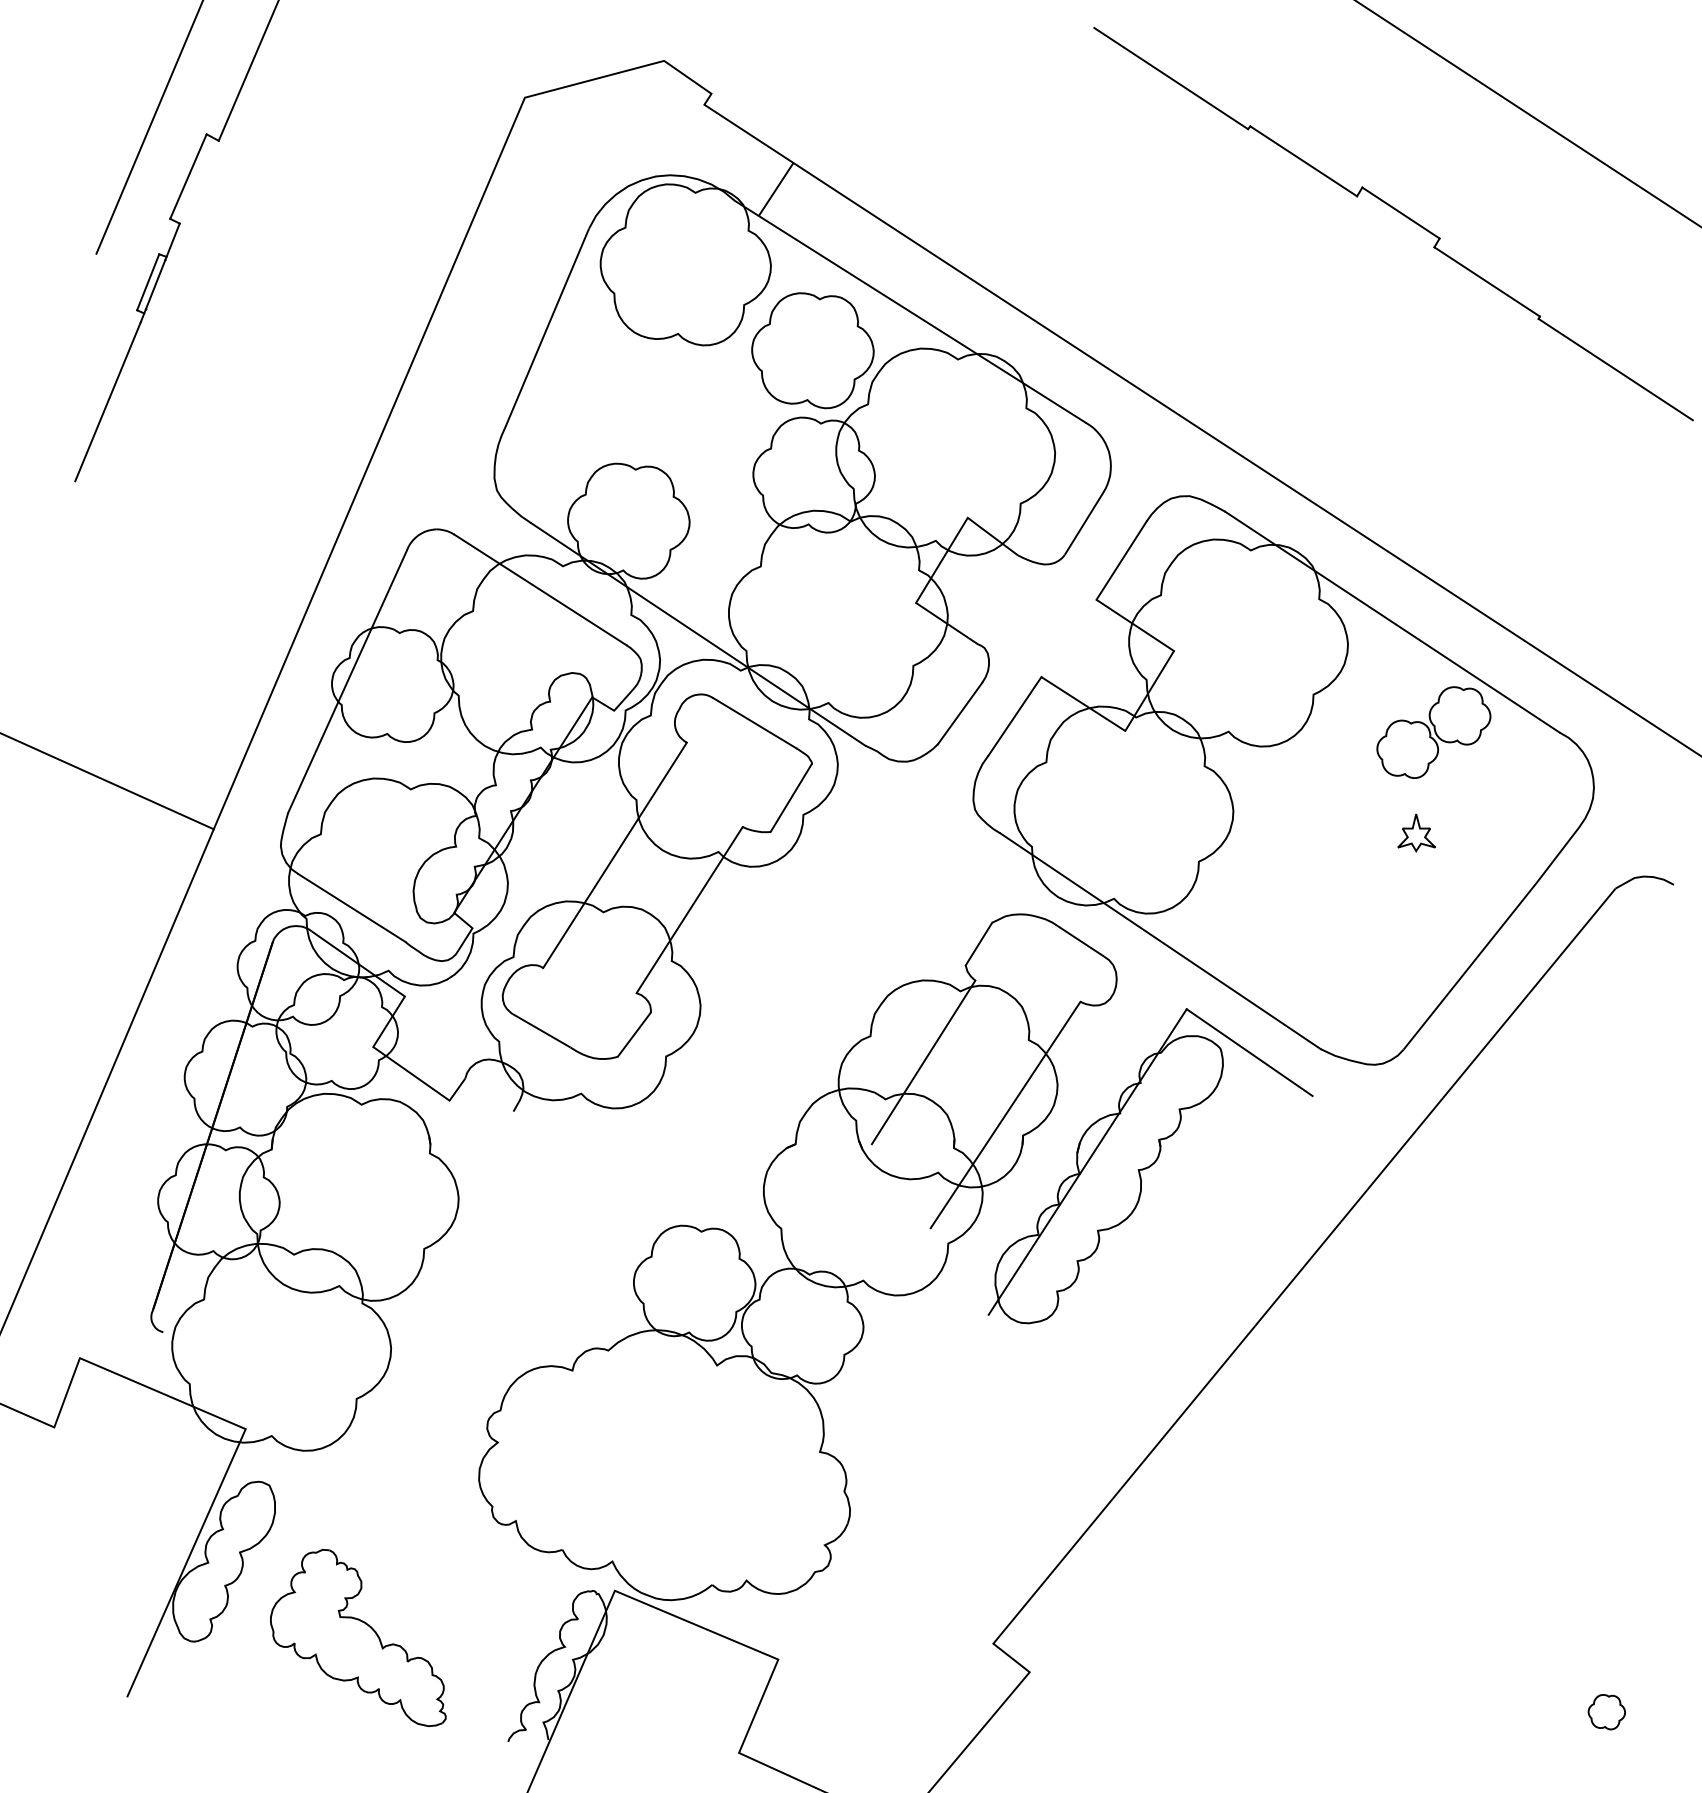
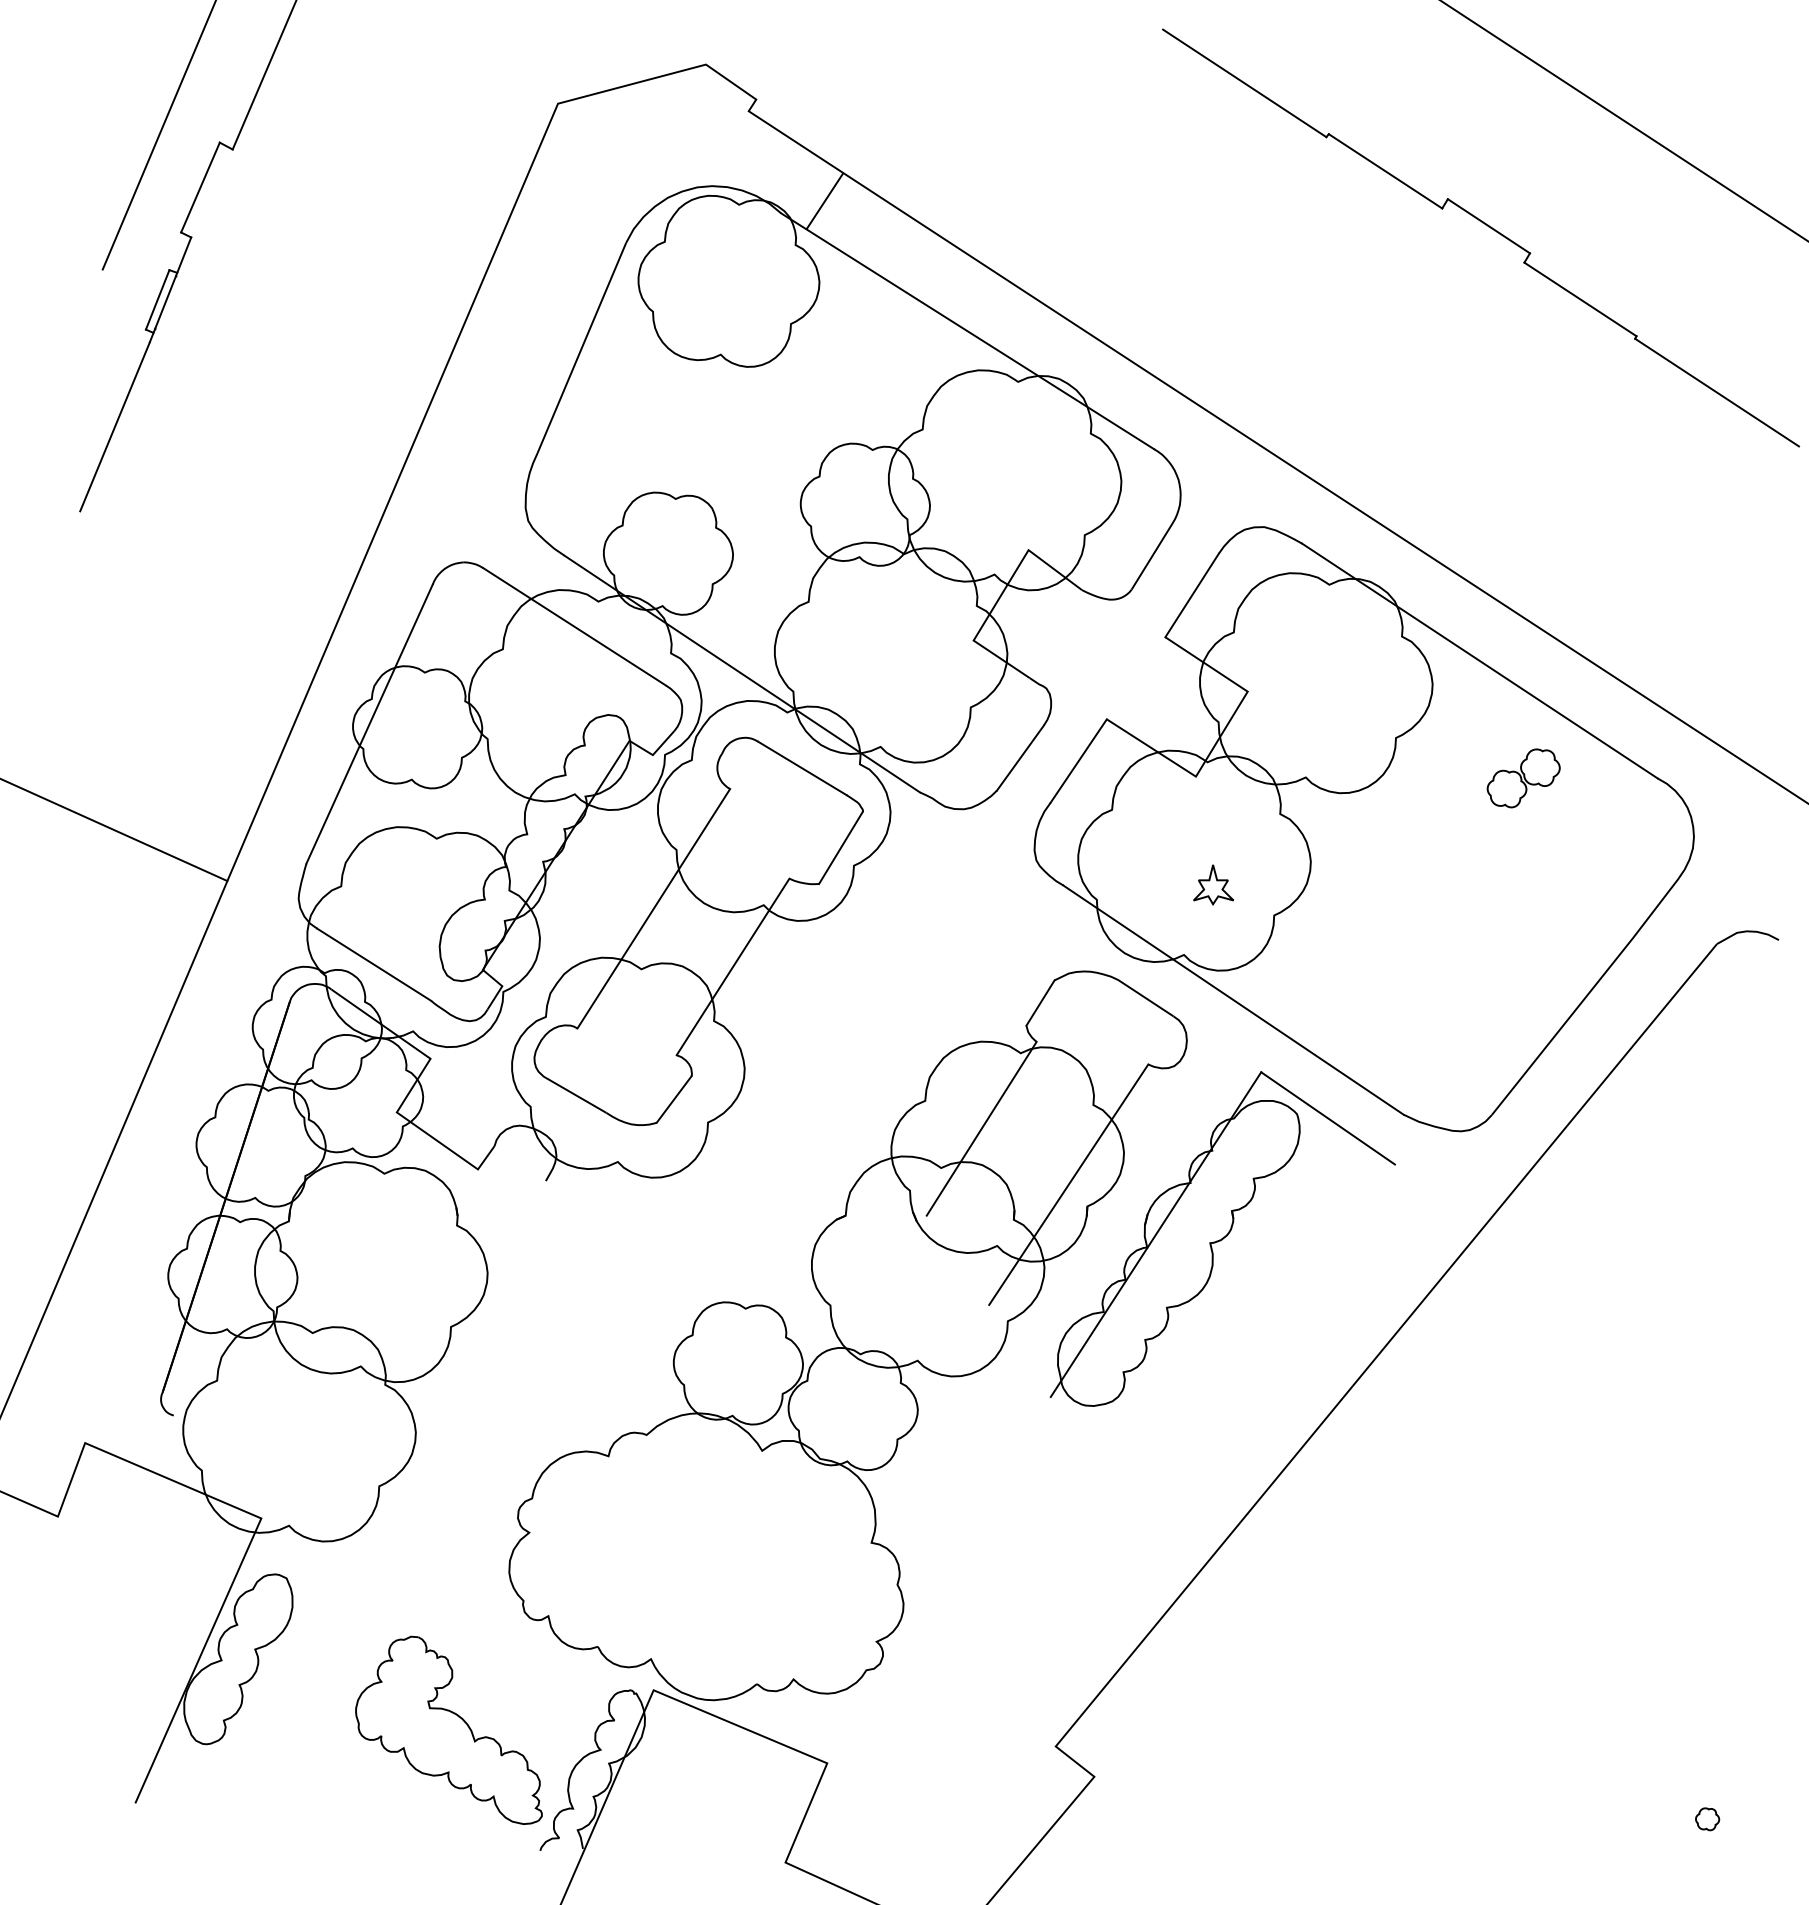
part: (812, 350) -> (863, 372), removed
part: (1433, 732) -> (1523, 778), size x0.6
part: (1416, 832) -> (1213, 884), moved
part: (357, 1637) -> (448, 1729), moved
part: (1606, 1712) -> (1707, 1819), size x0.6

